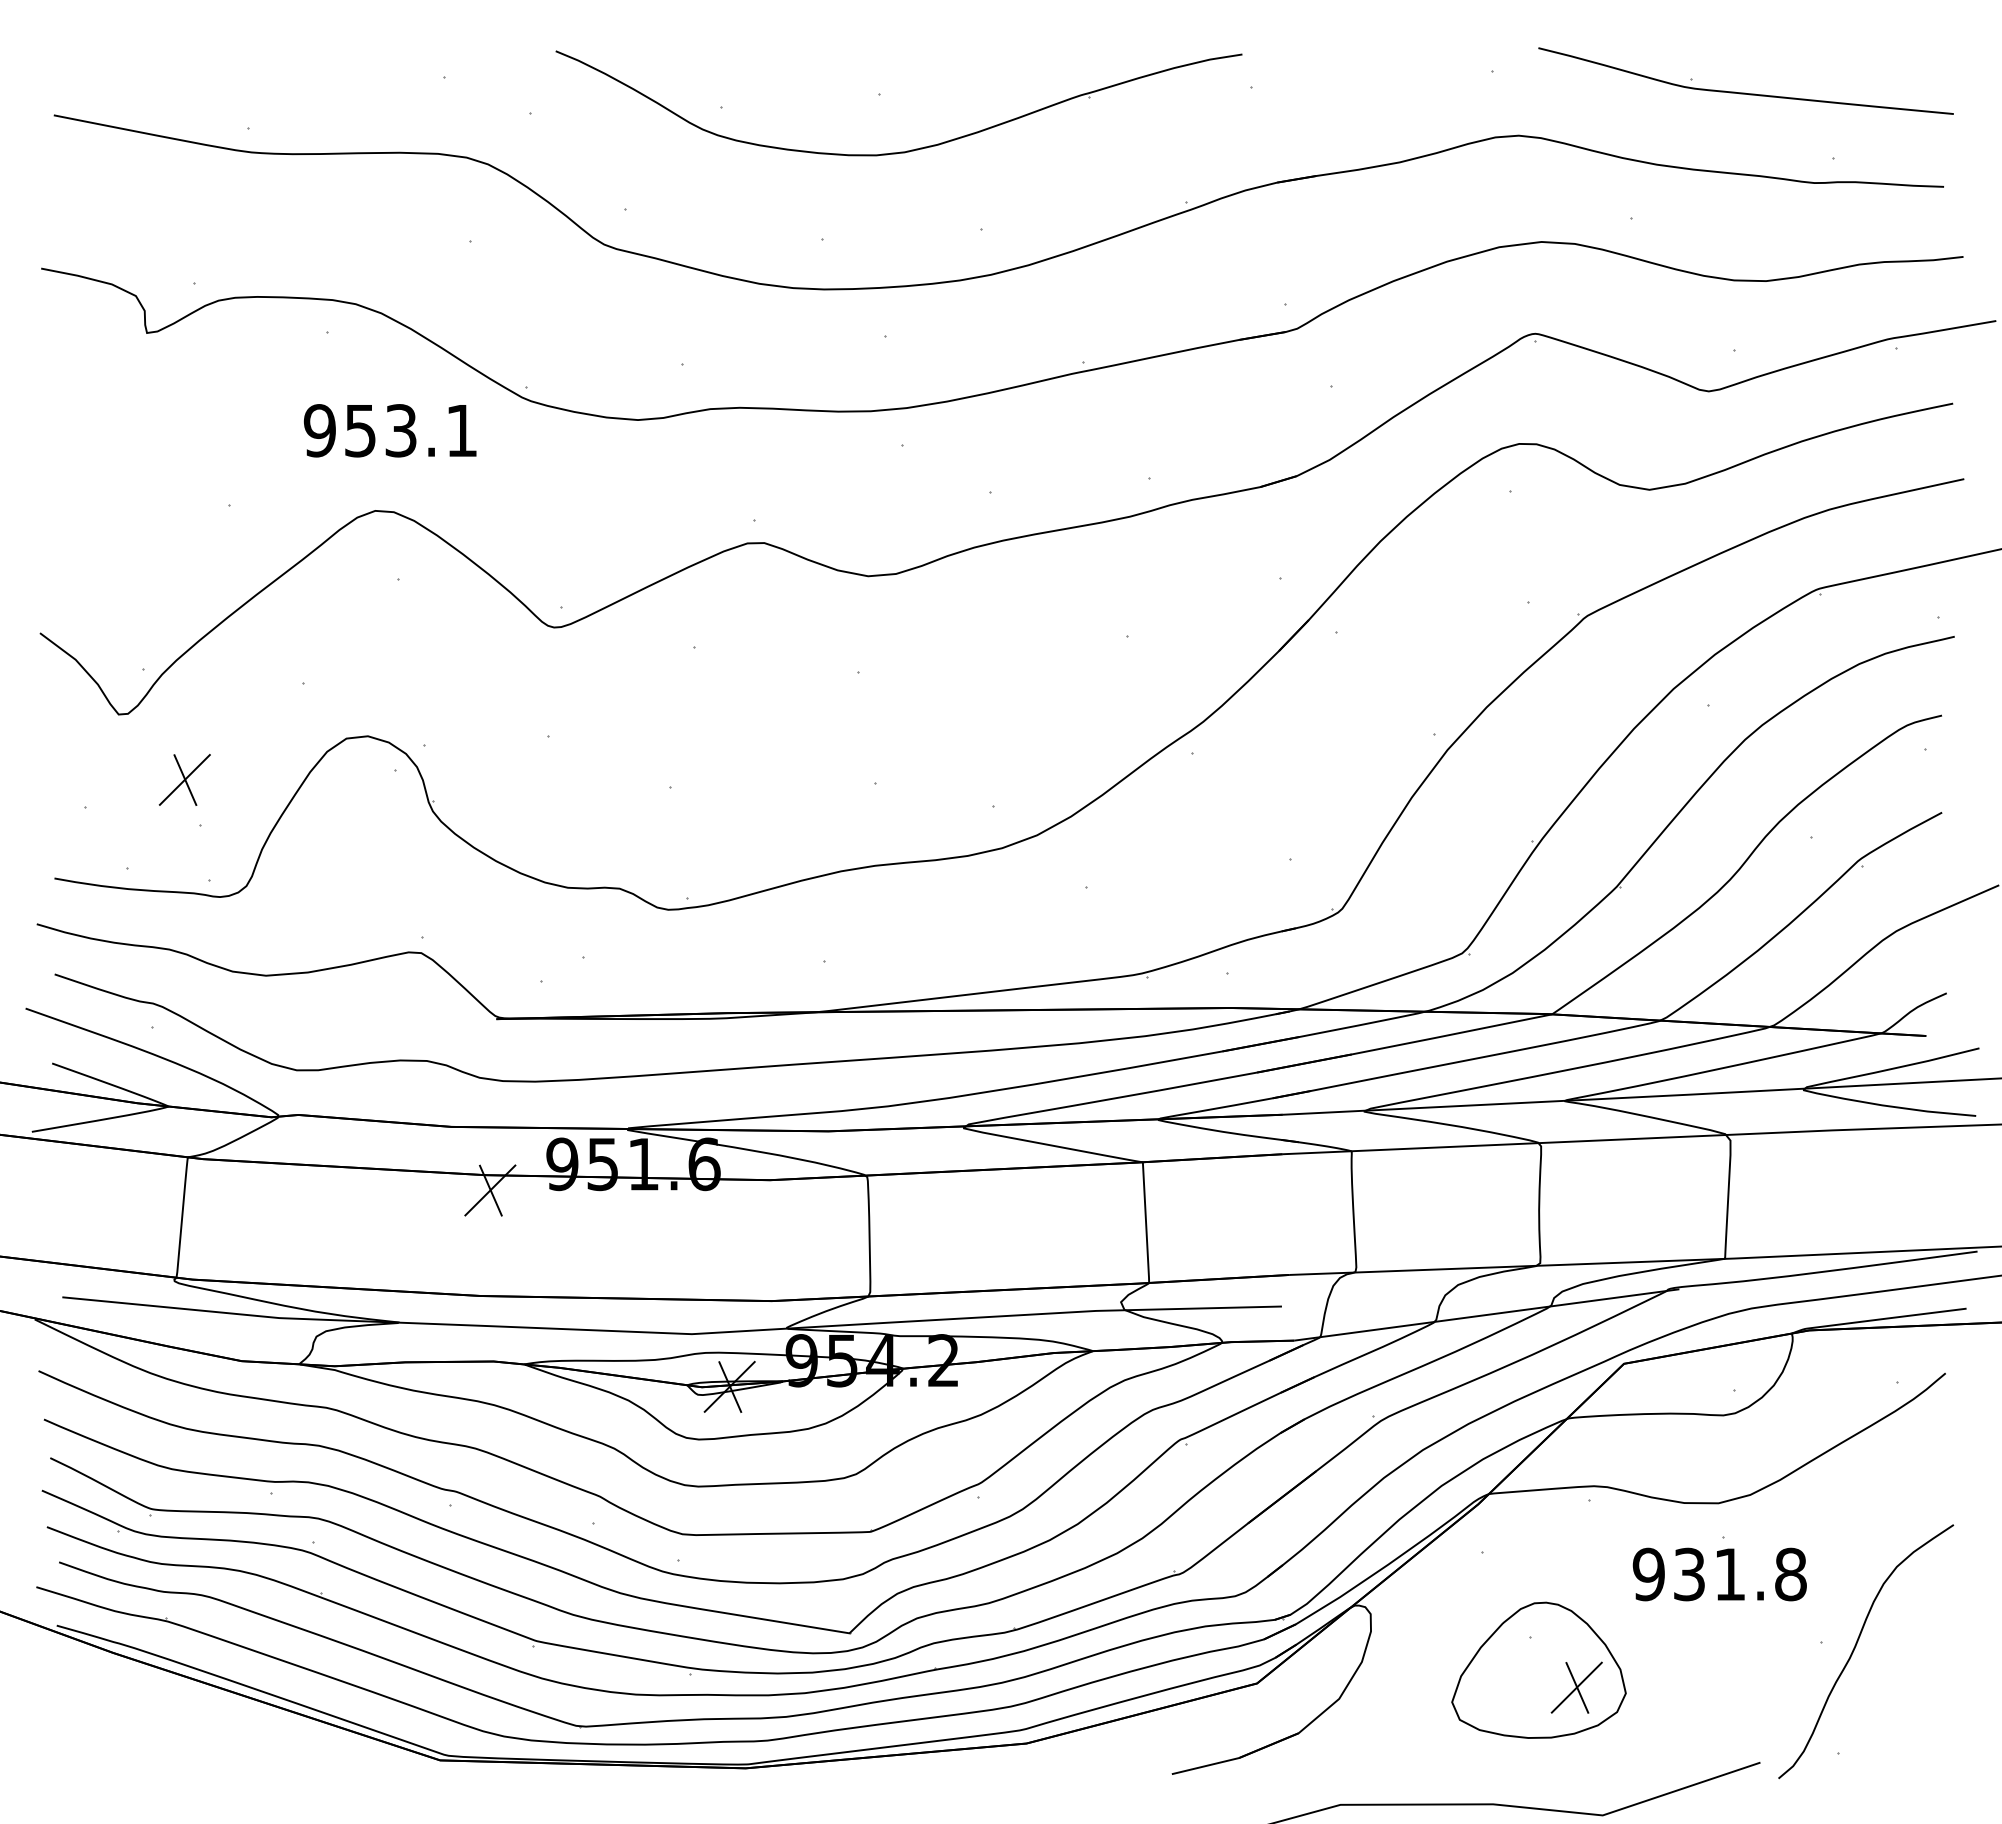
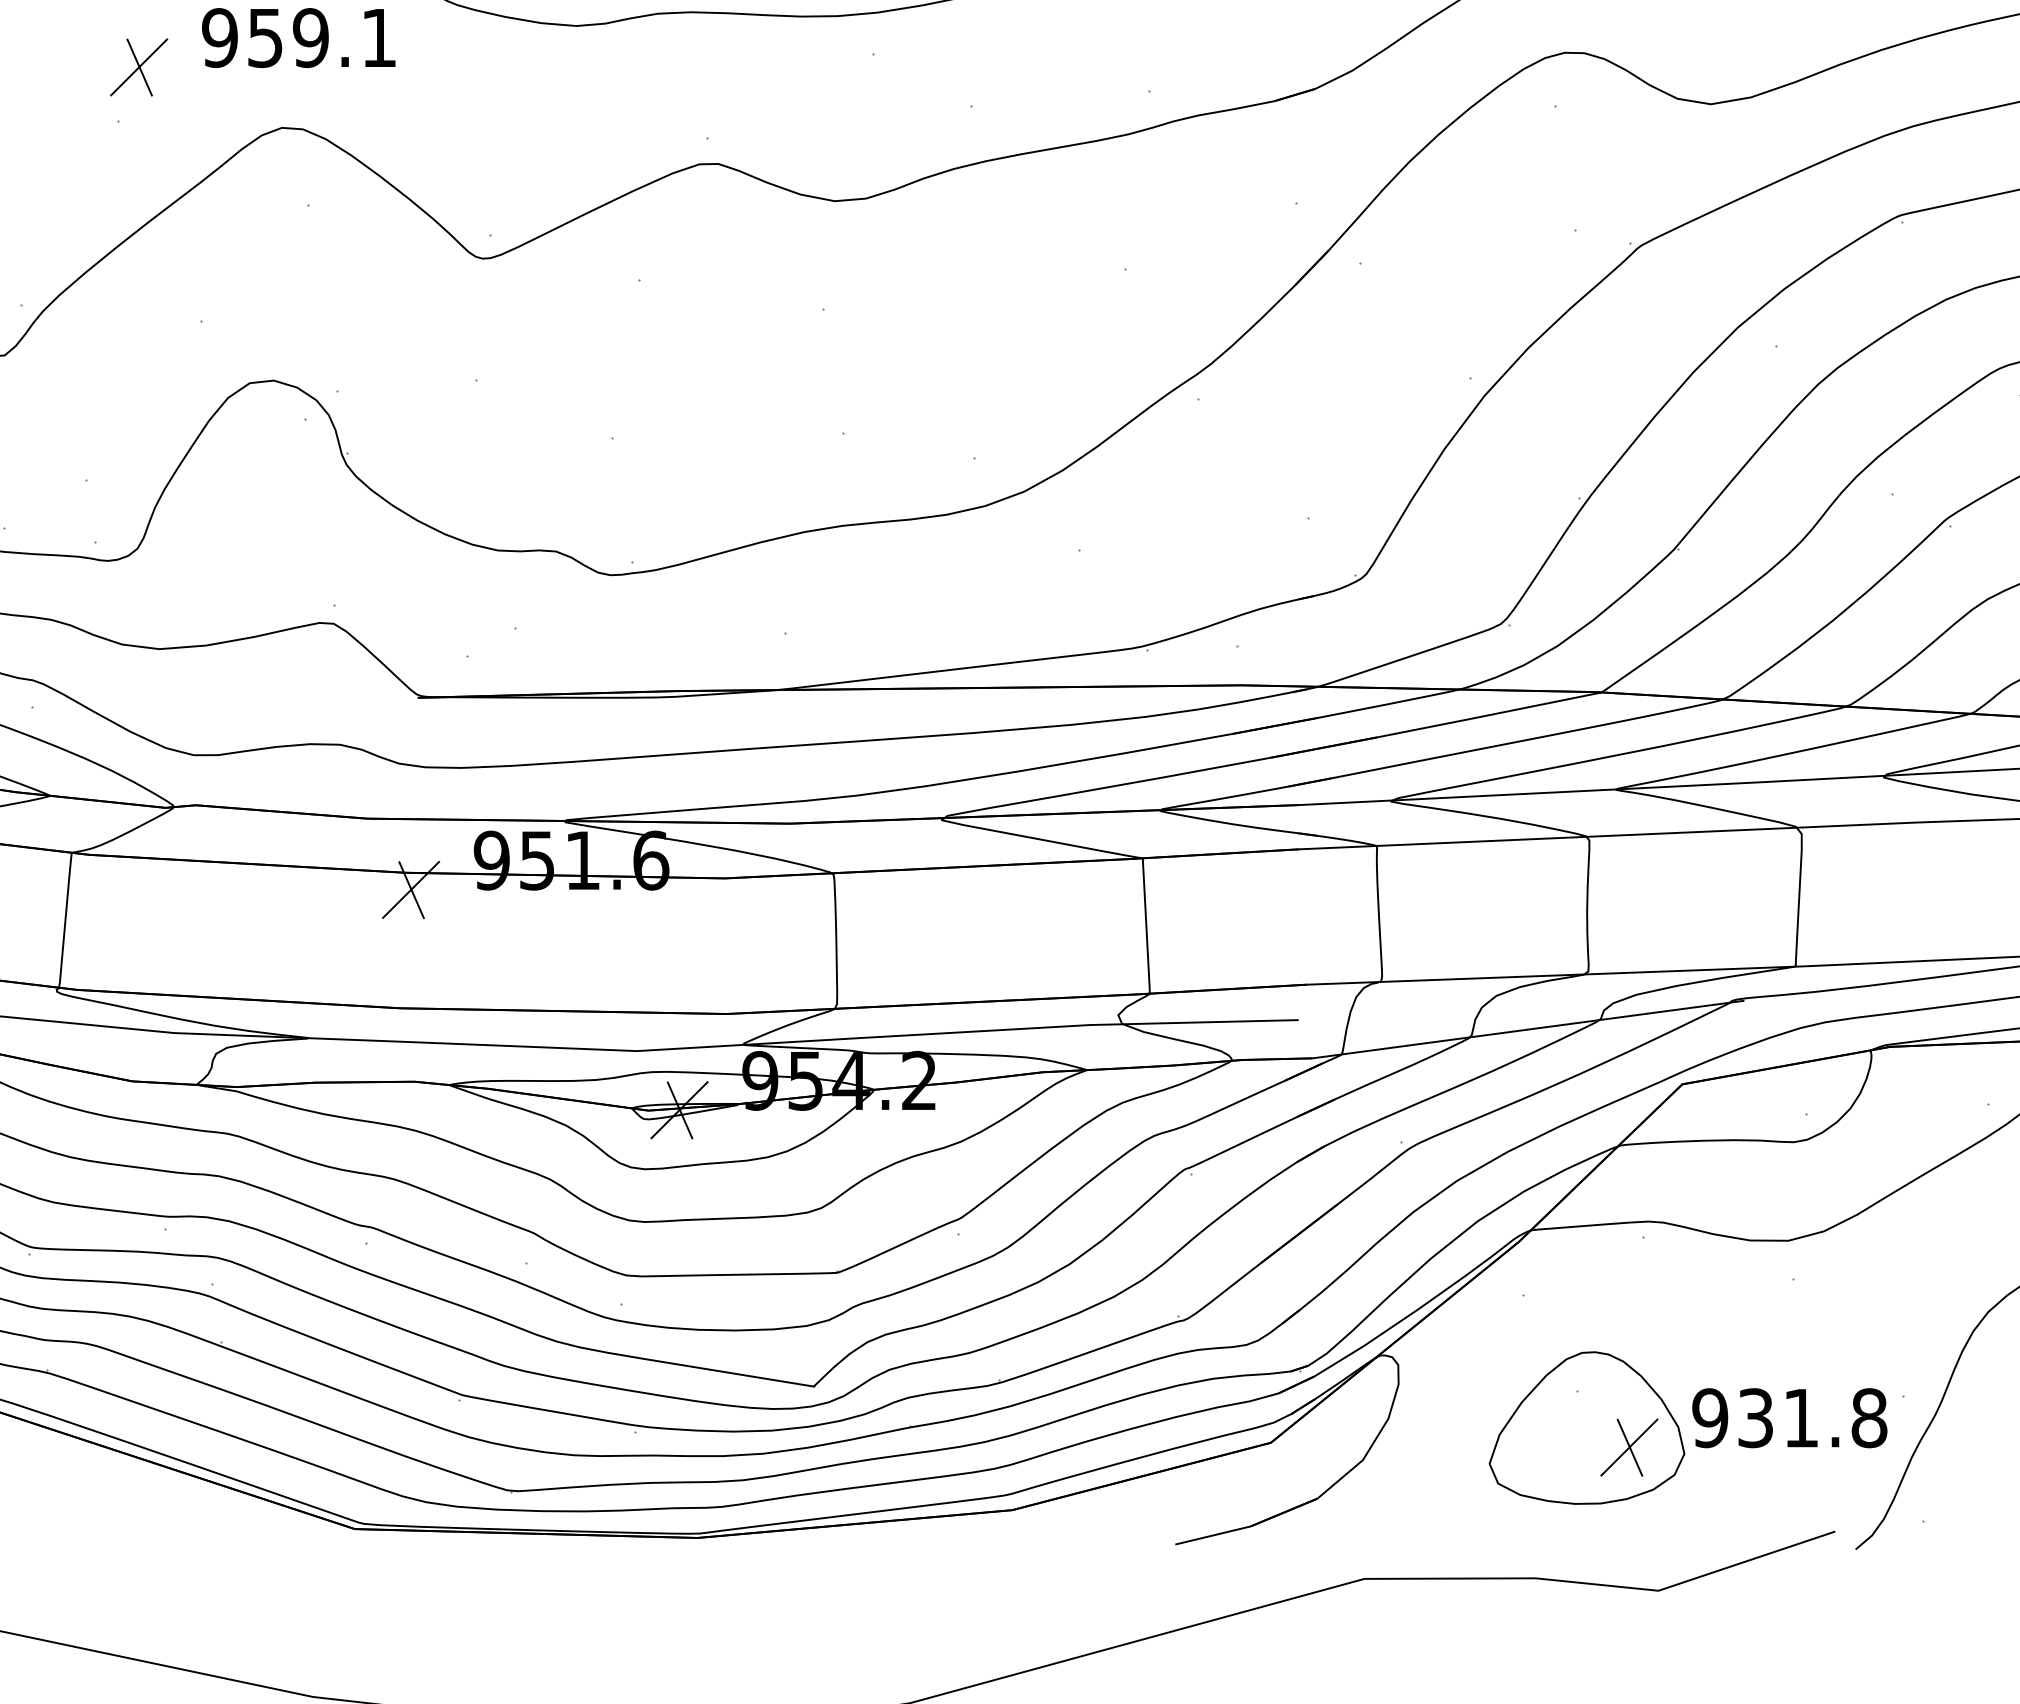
text: (400, 430) -> (310, 37), 953.1 -> 959.1
part: (184, 779) -> (138, 66), moved
text: (1719, 1574) -> (1789, 1418), moved

